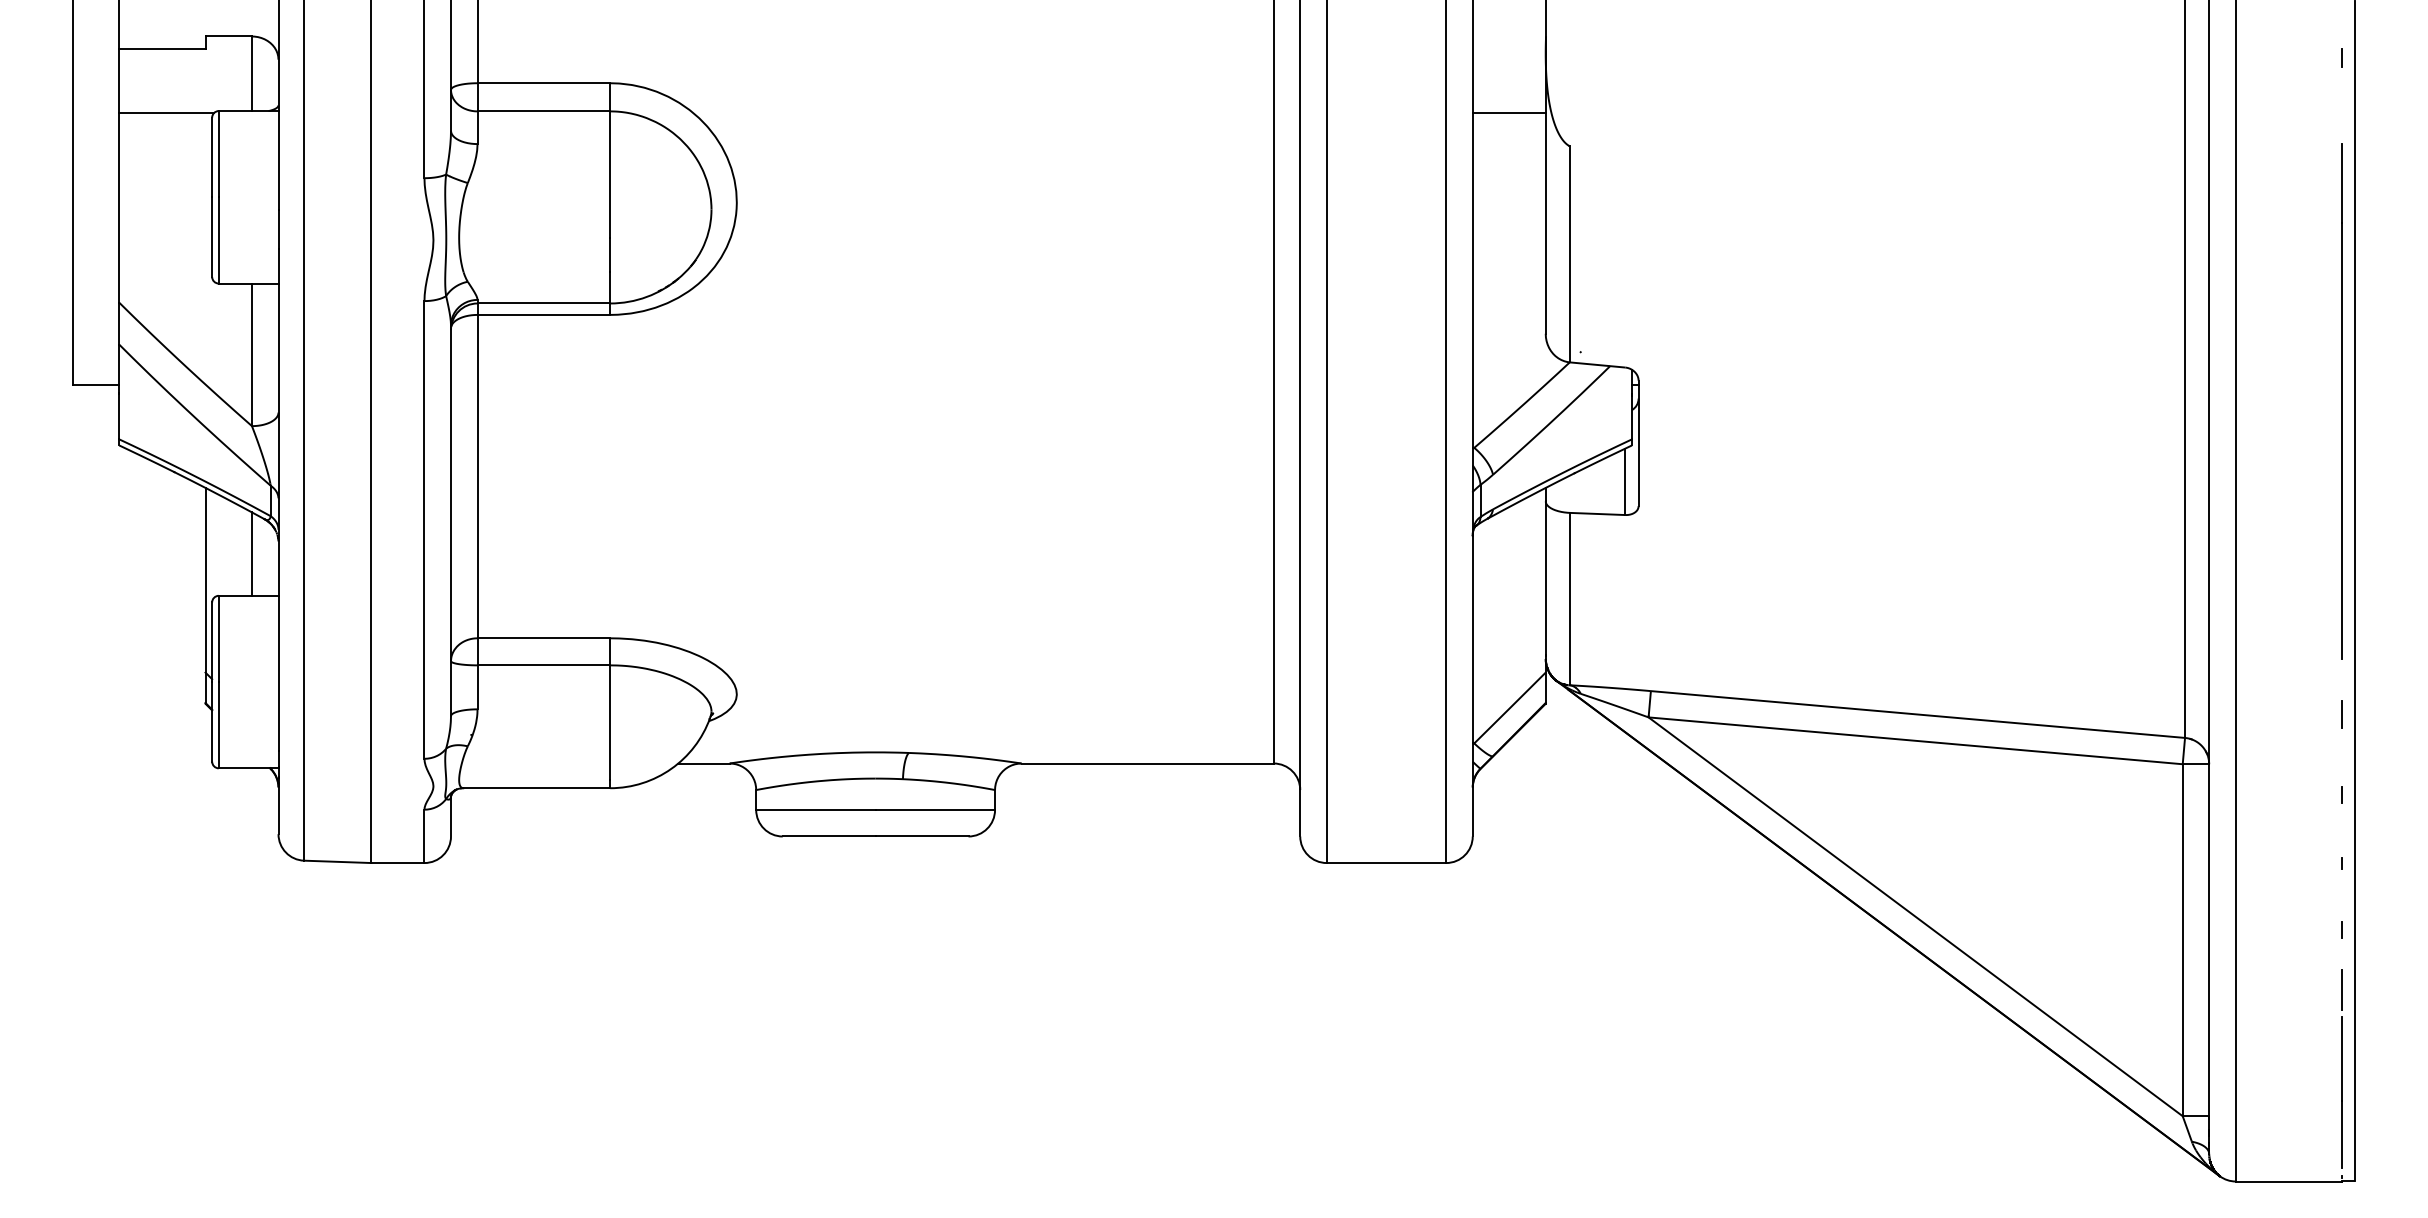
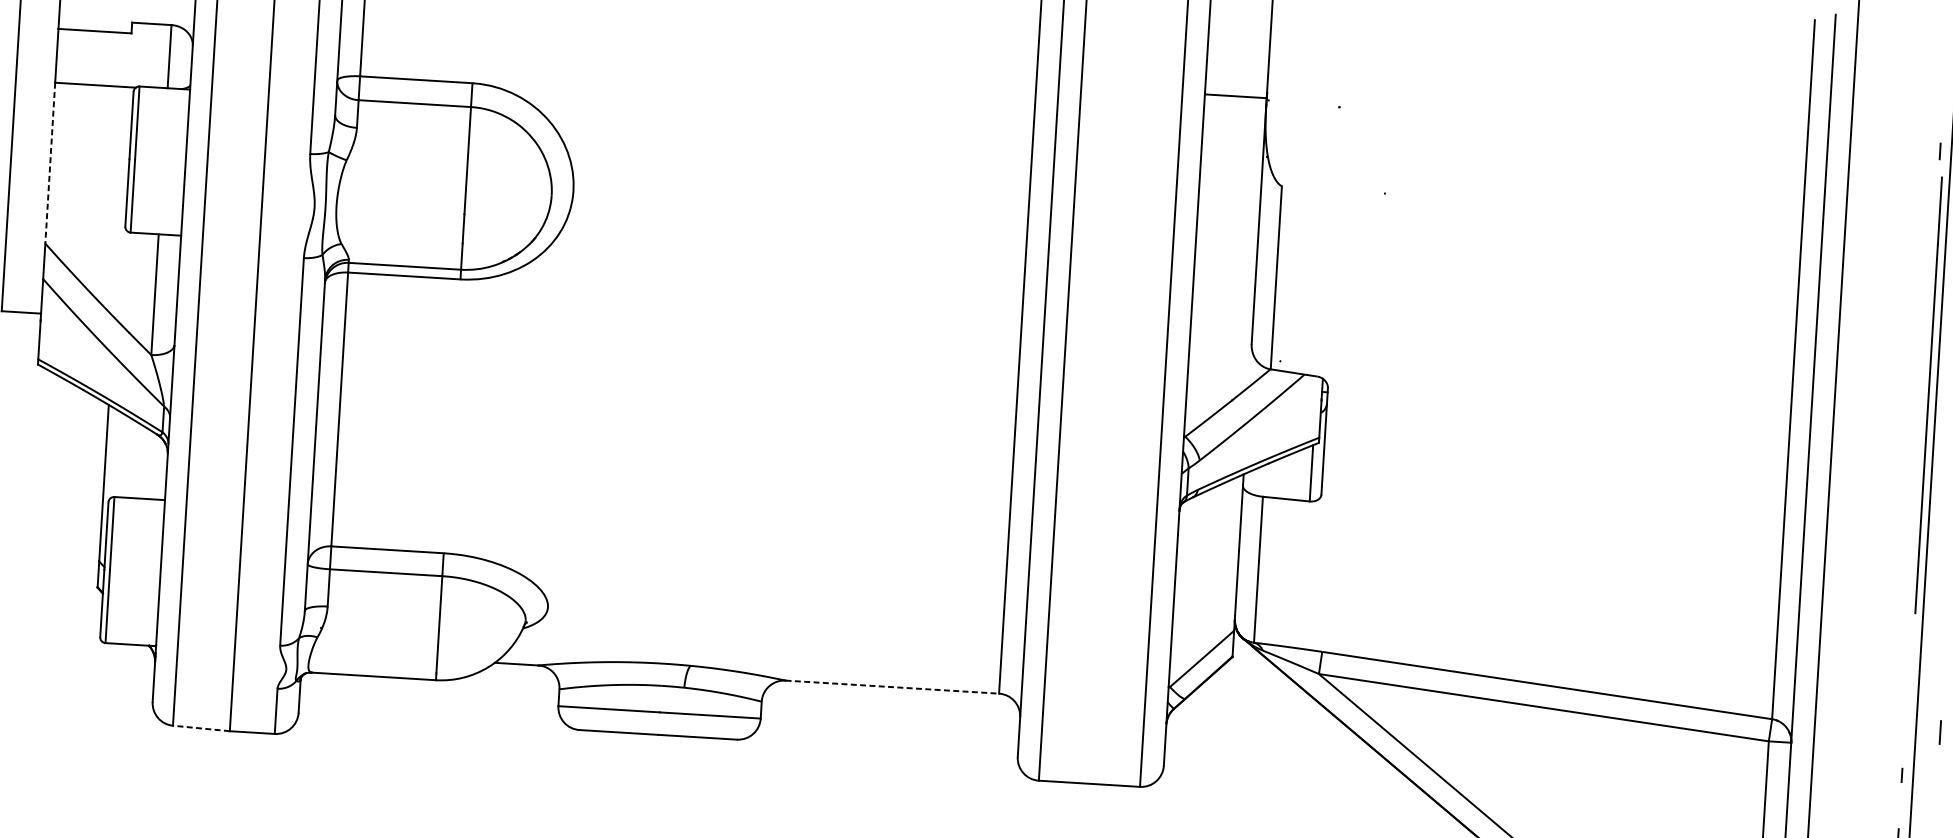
line: (1508, 112) -> (1235, 96), moved
line: (119, 207) -> (50, 163), solid -> dashed
line: (2341, 401) -> (1928, 395), moved
line: (251, 553) -> (144, 462), removed
line: (2341, 714) -> (1940, 732), moved
line: (1148, 763) -> (893, 687), solid -> dashed
line: (337, 861) -> (201, 728), solid -> dashed

